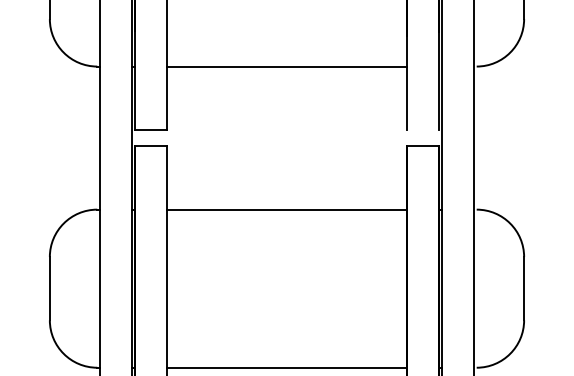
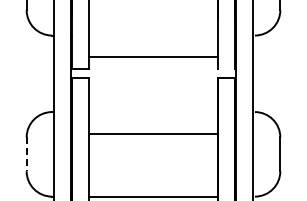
line: (287, 66) -> (153, 56), moved
line: (287, 210) -> (153, 134), moved
line: (49, 288) -> (26, 154), solid -> dashed

